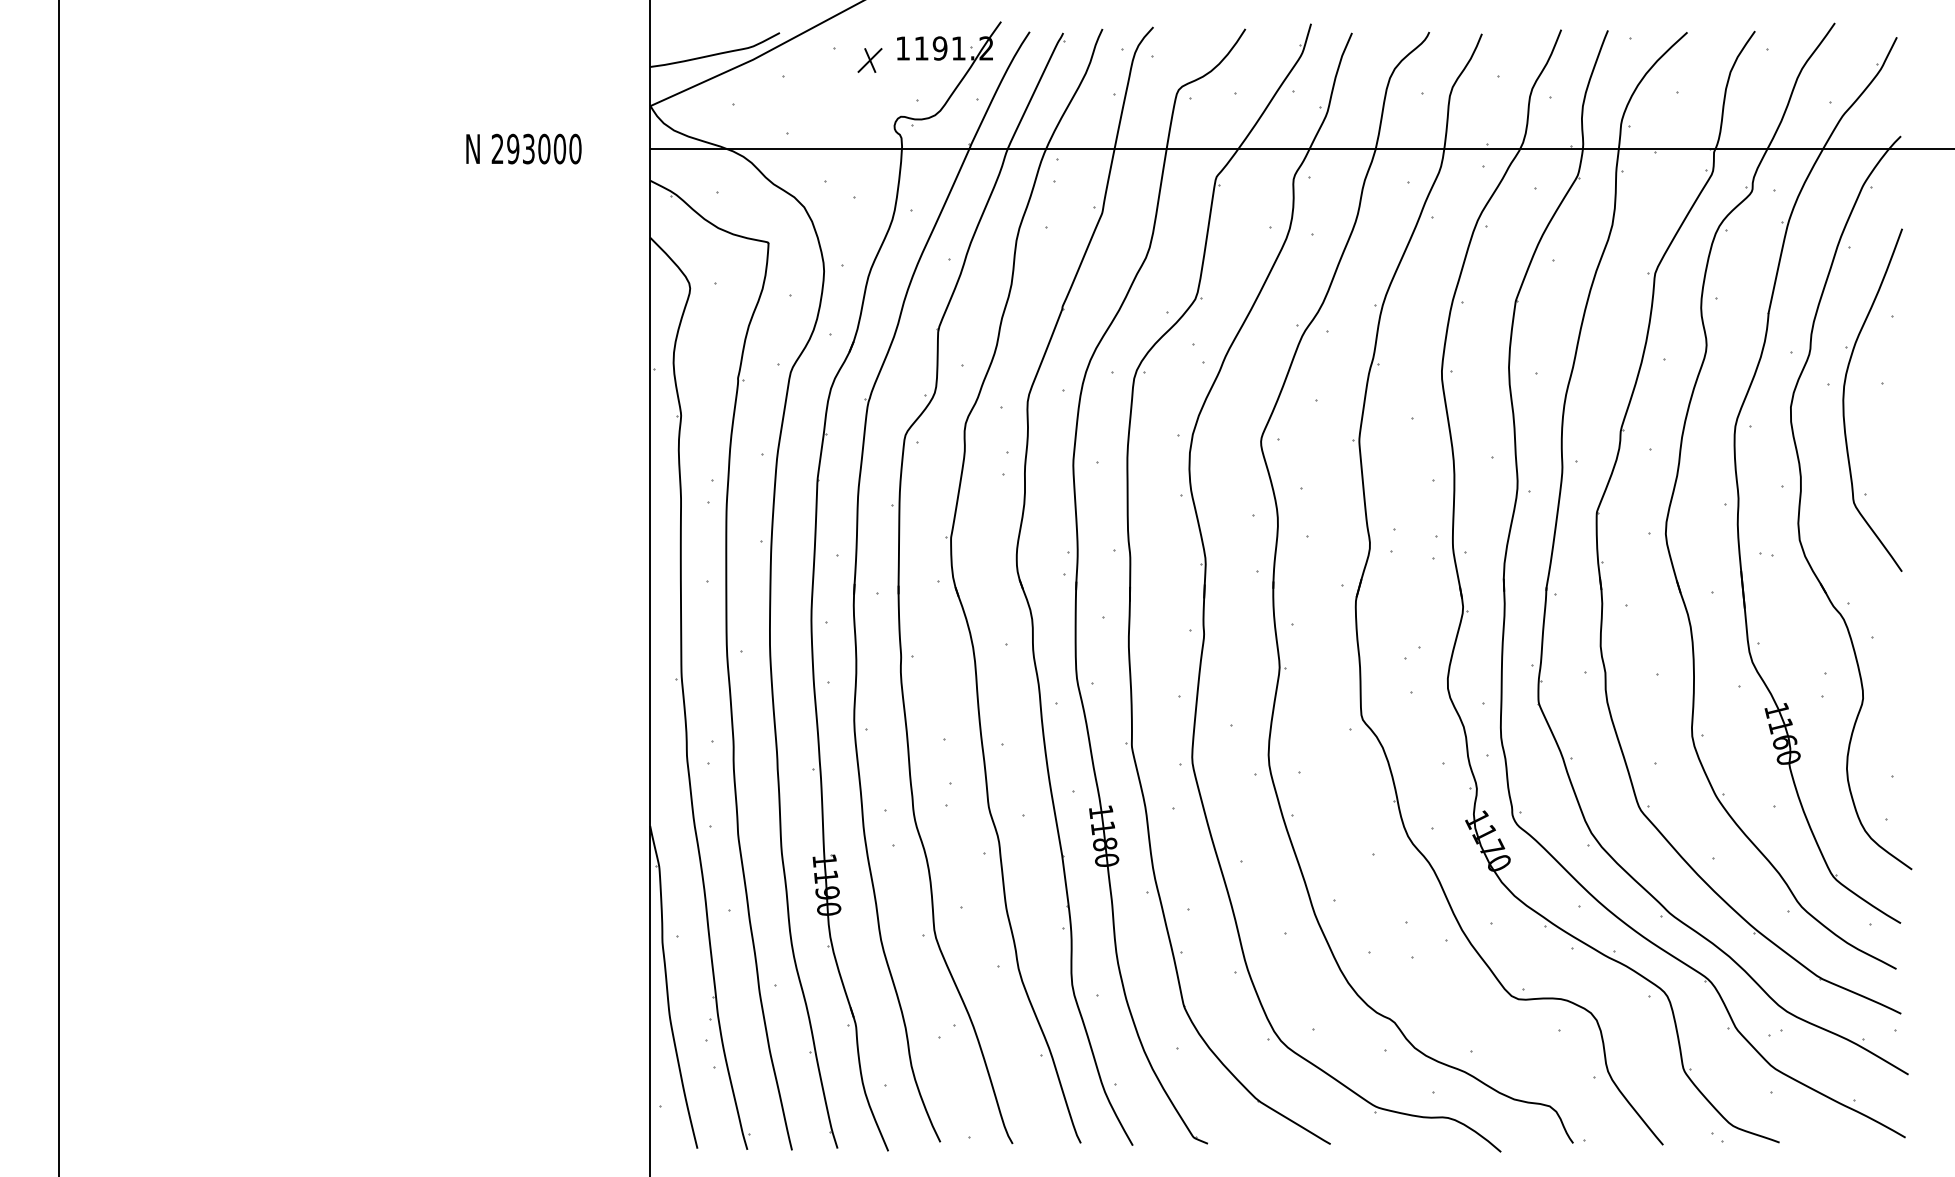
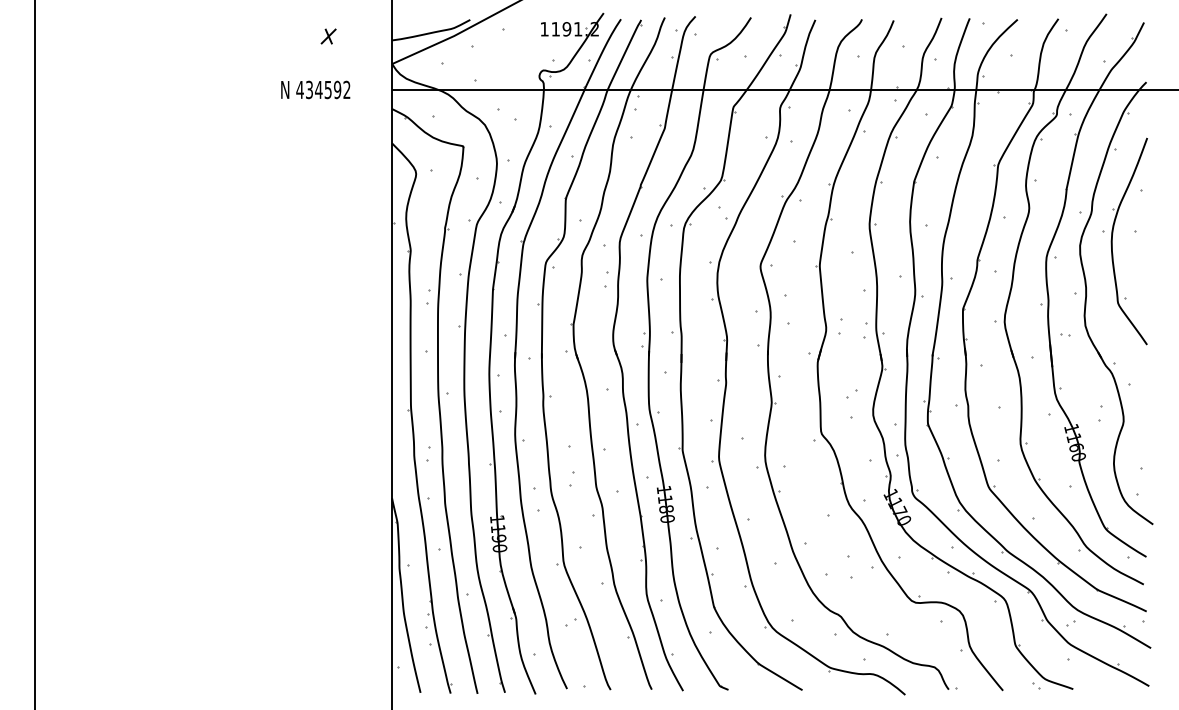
part: (869, 60) -> (328, 36), moved
text: (536, 148) -> (323, 89), 293000 -> 434592

